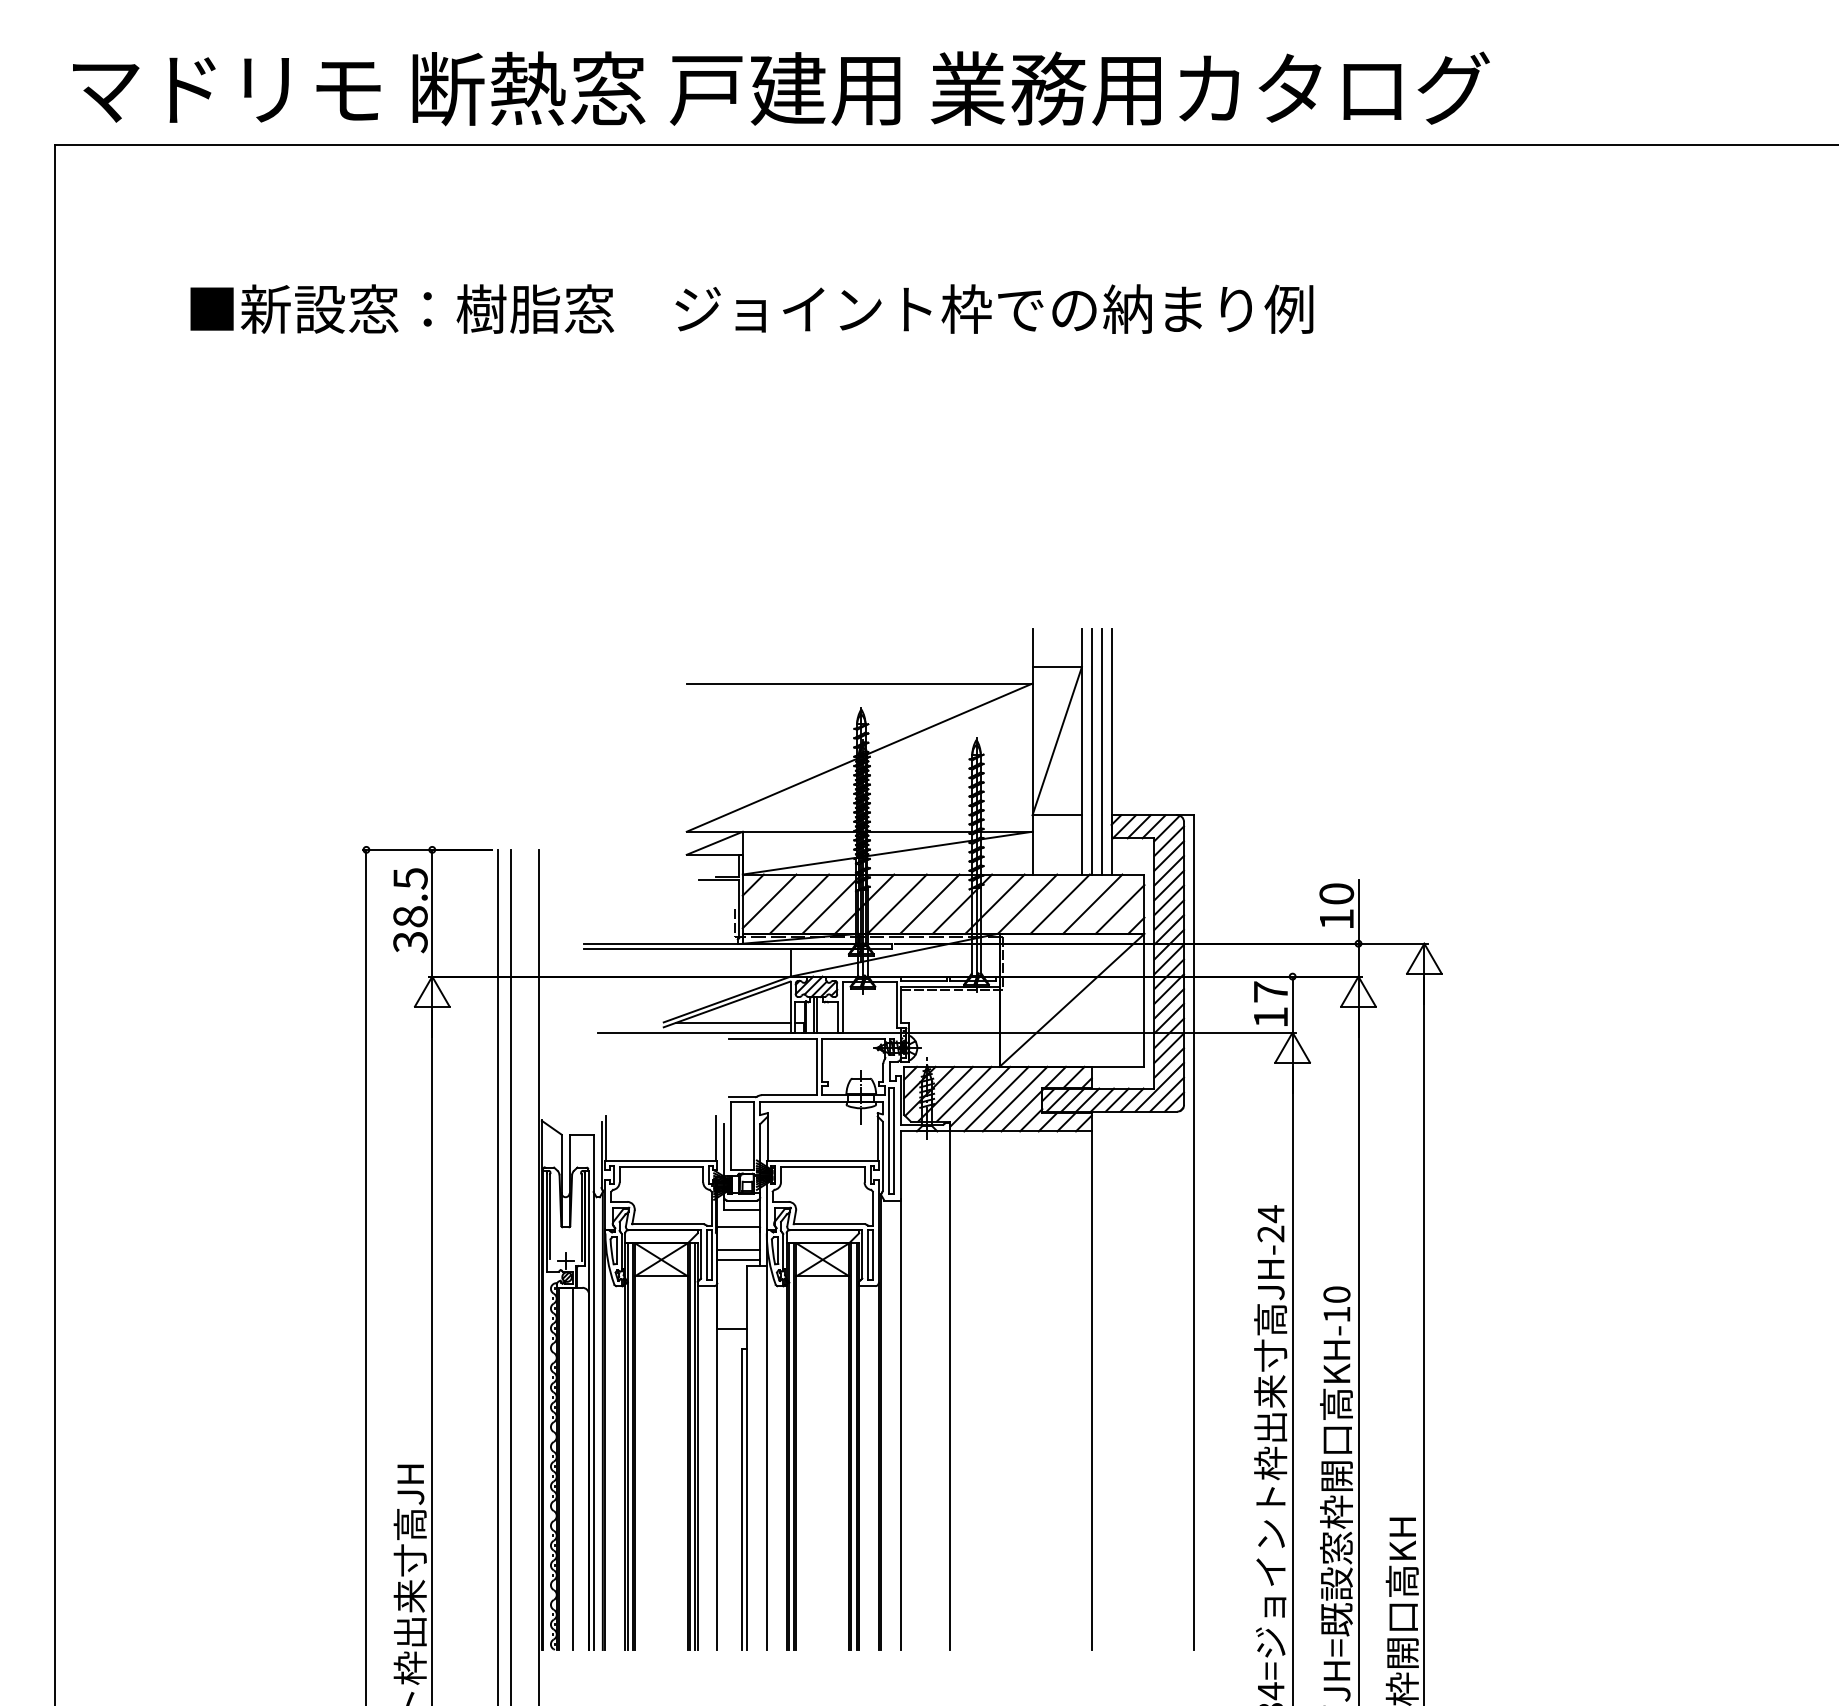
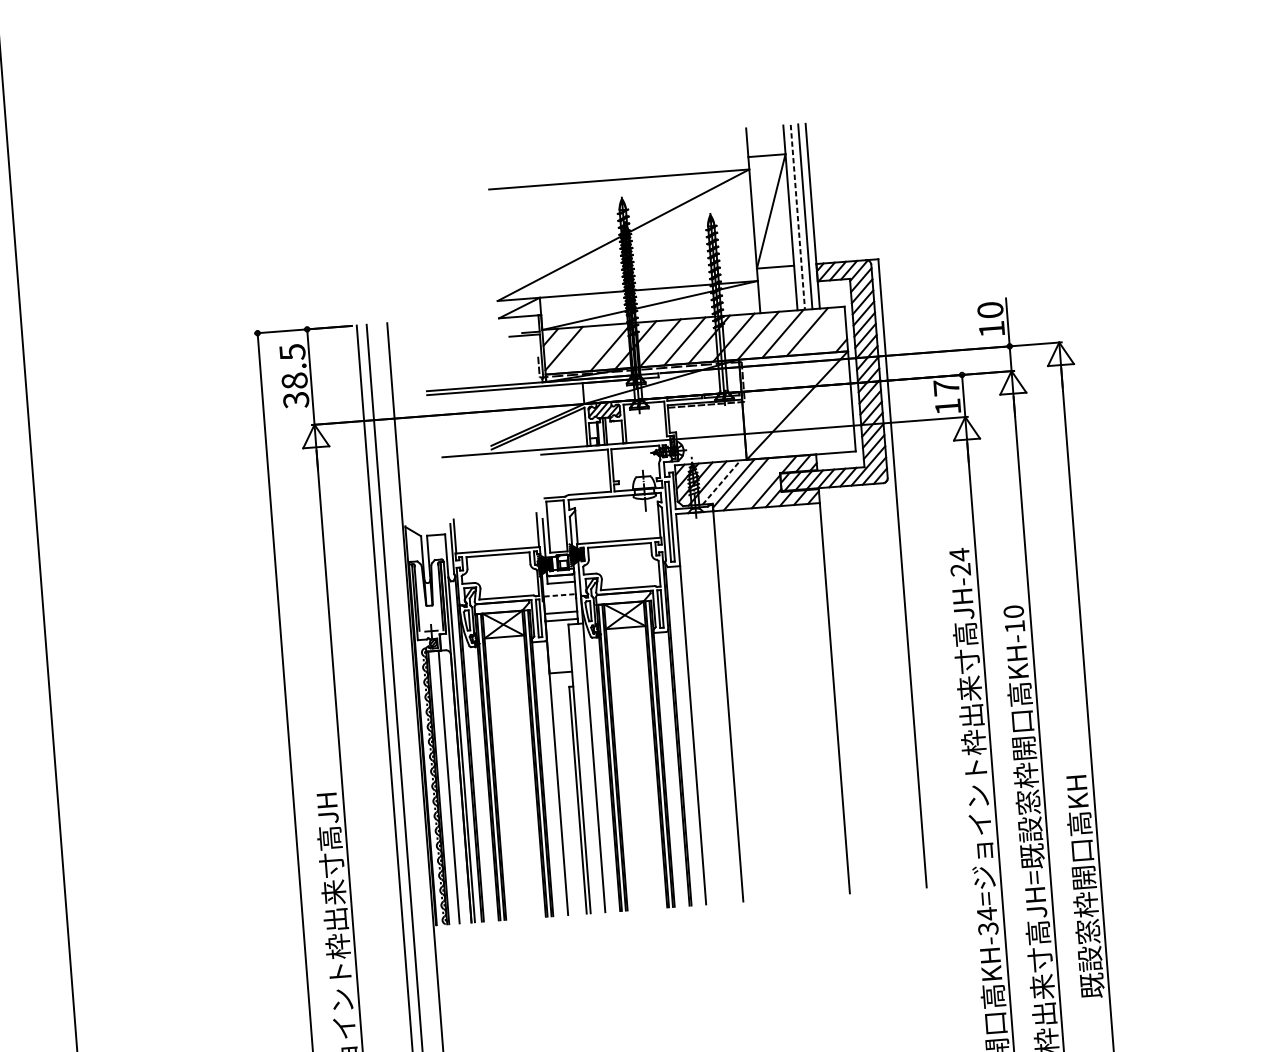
line: (1091, 751) -> (797, 217), solid -> dashed
line: (799, 903) -> (586, 348), removed
line: (1119, 909) -> (827, 334), removed
line: (733, 1022) -> (543, 441), removed
line: (964, 1094) -> (721, 482), solid -> dashed
line: (1014, 1098) -> (759, 482), removed
line: (739, 1226) -> (560, 595), solid -> dashed

